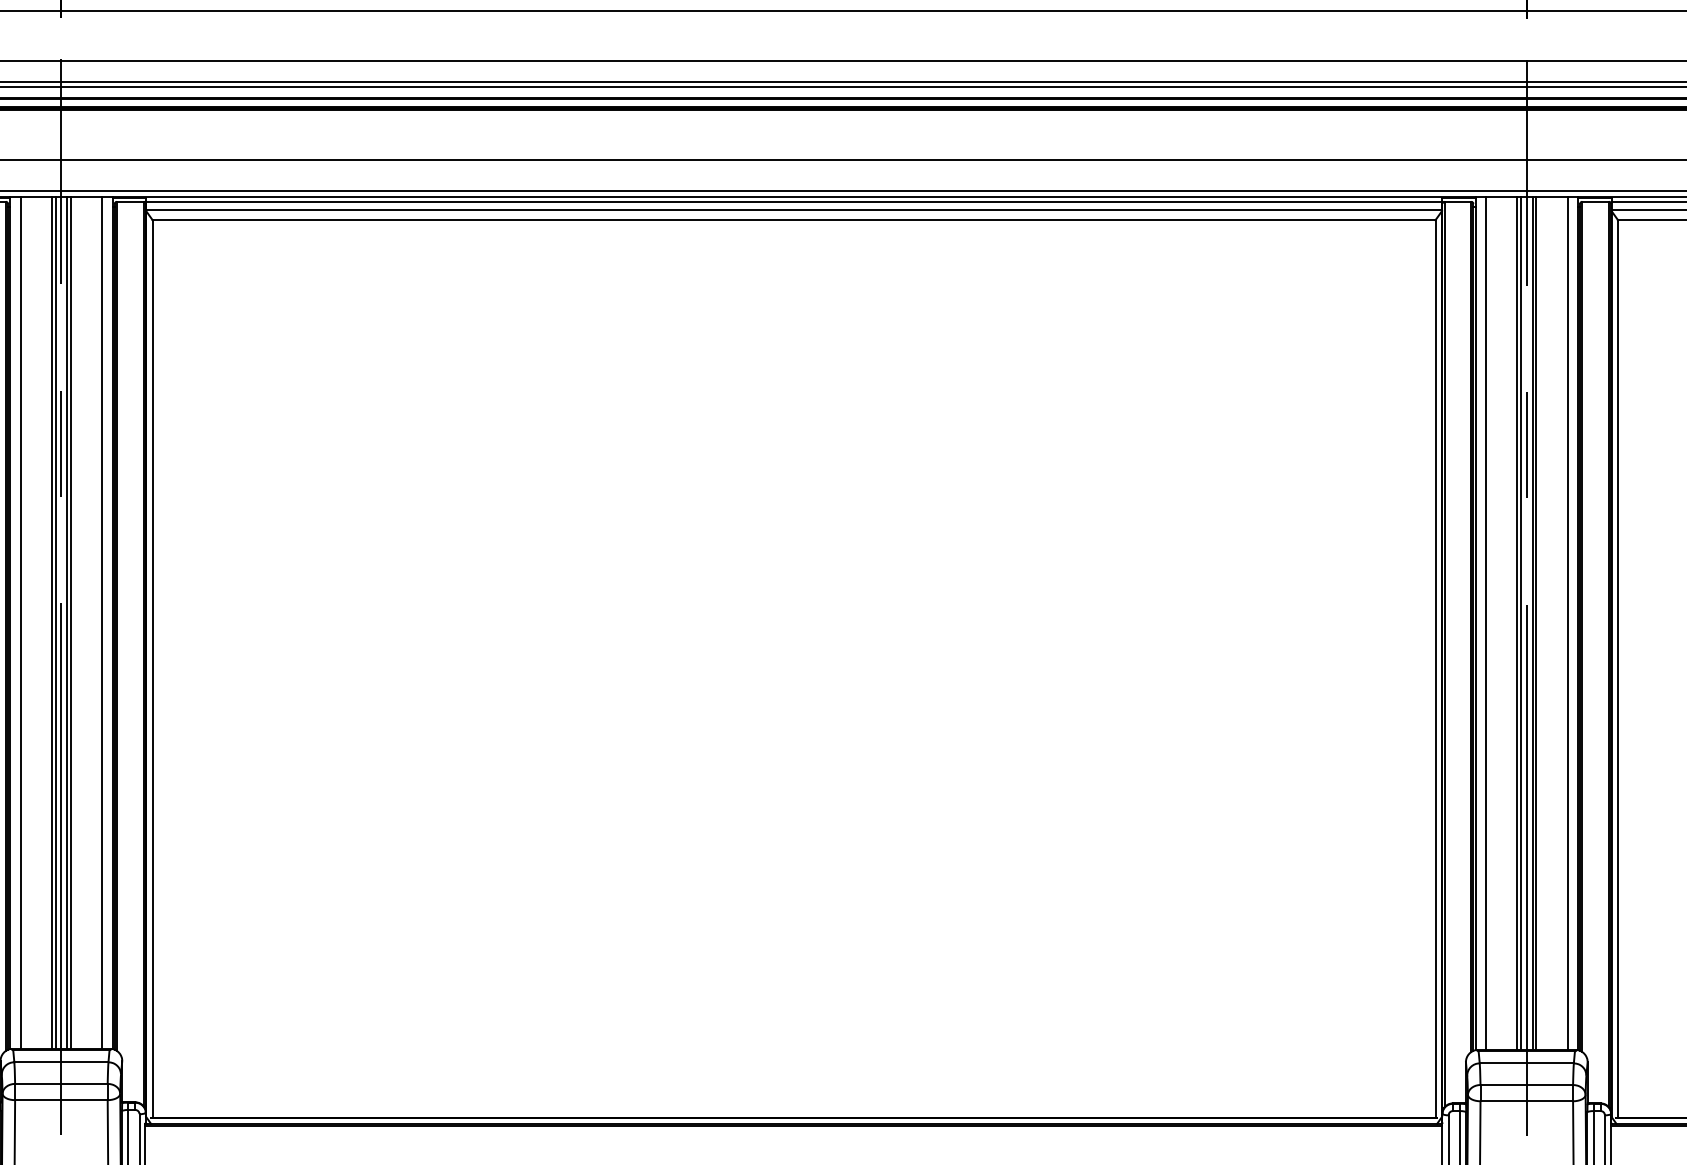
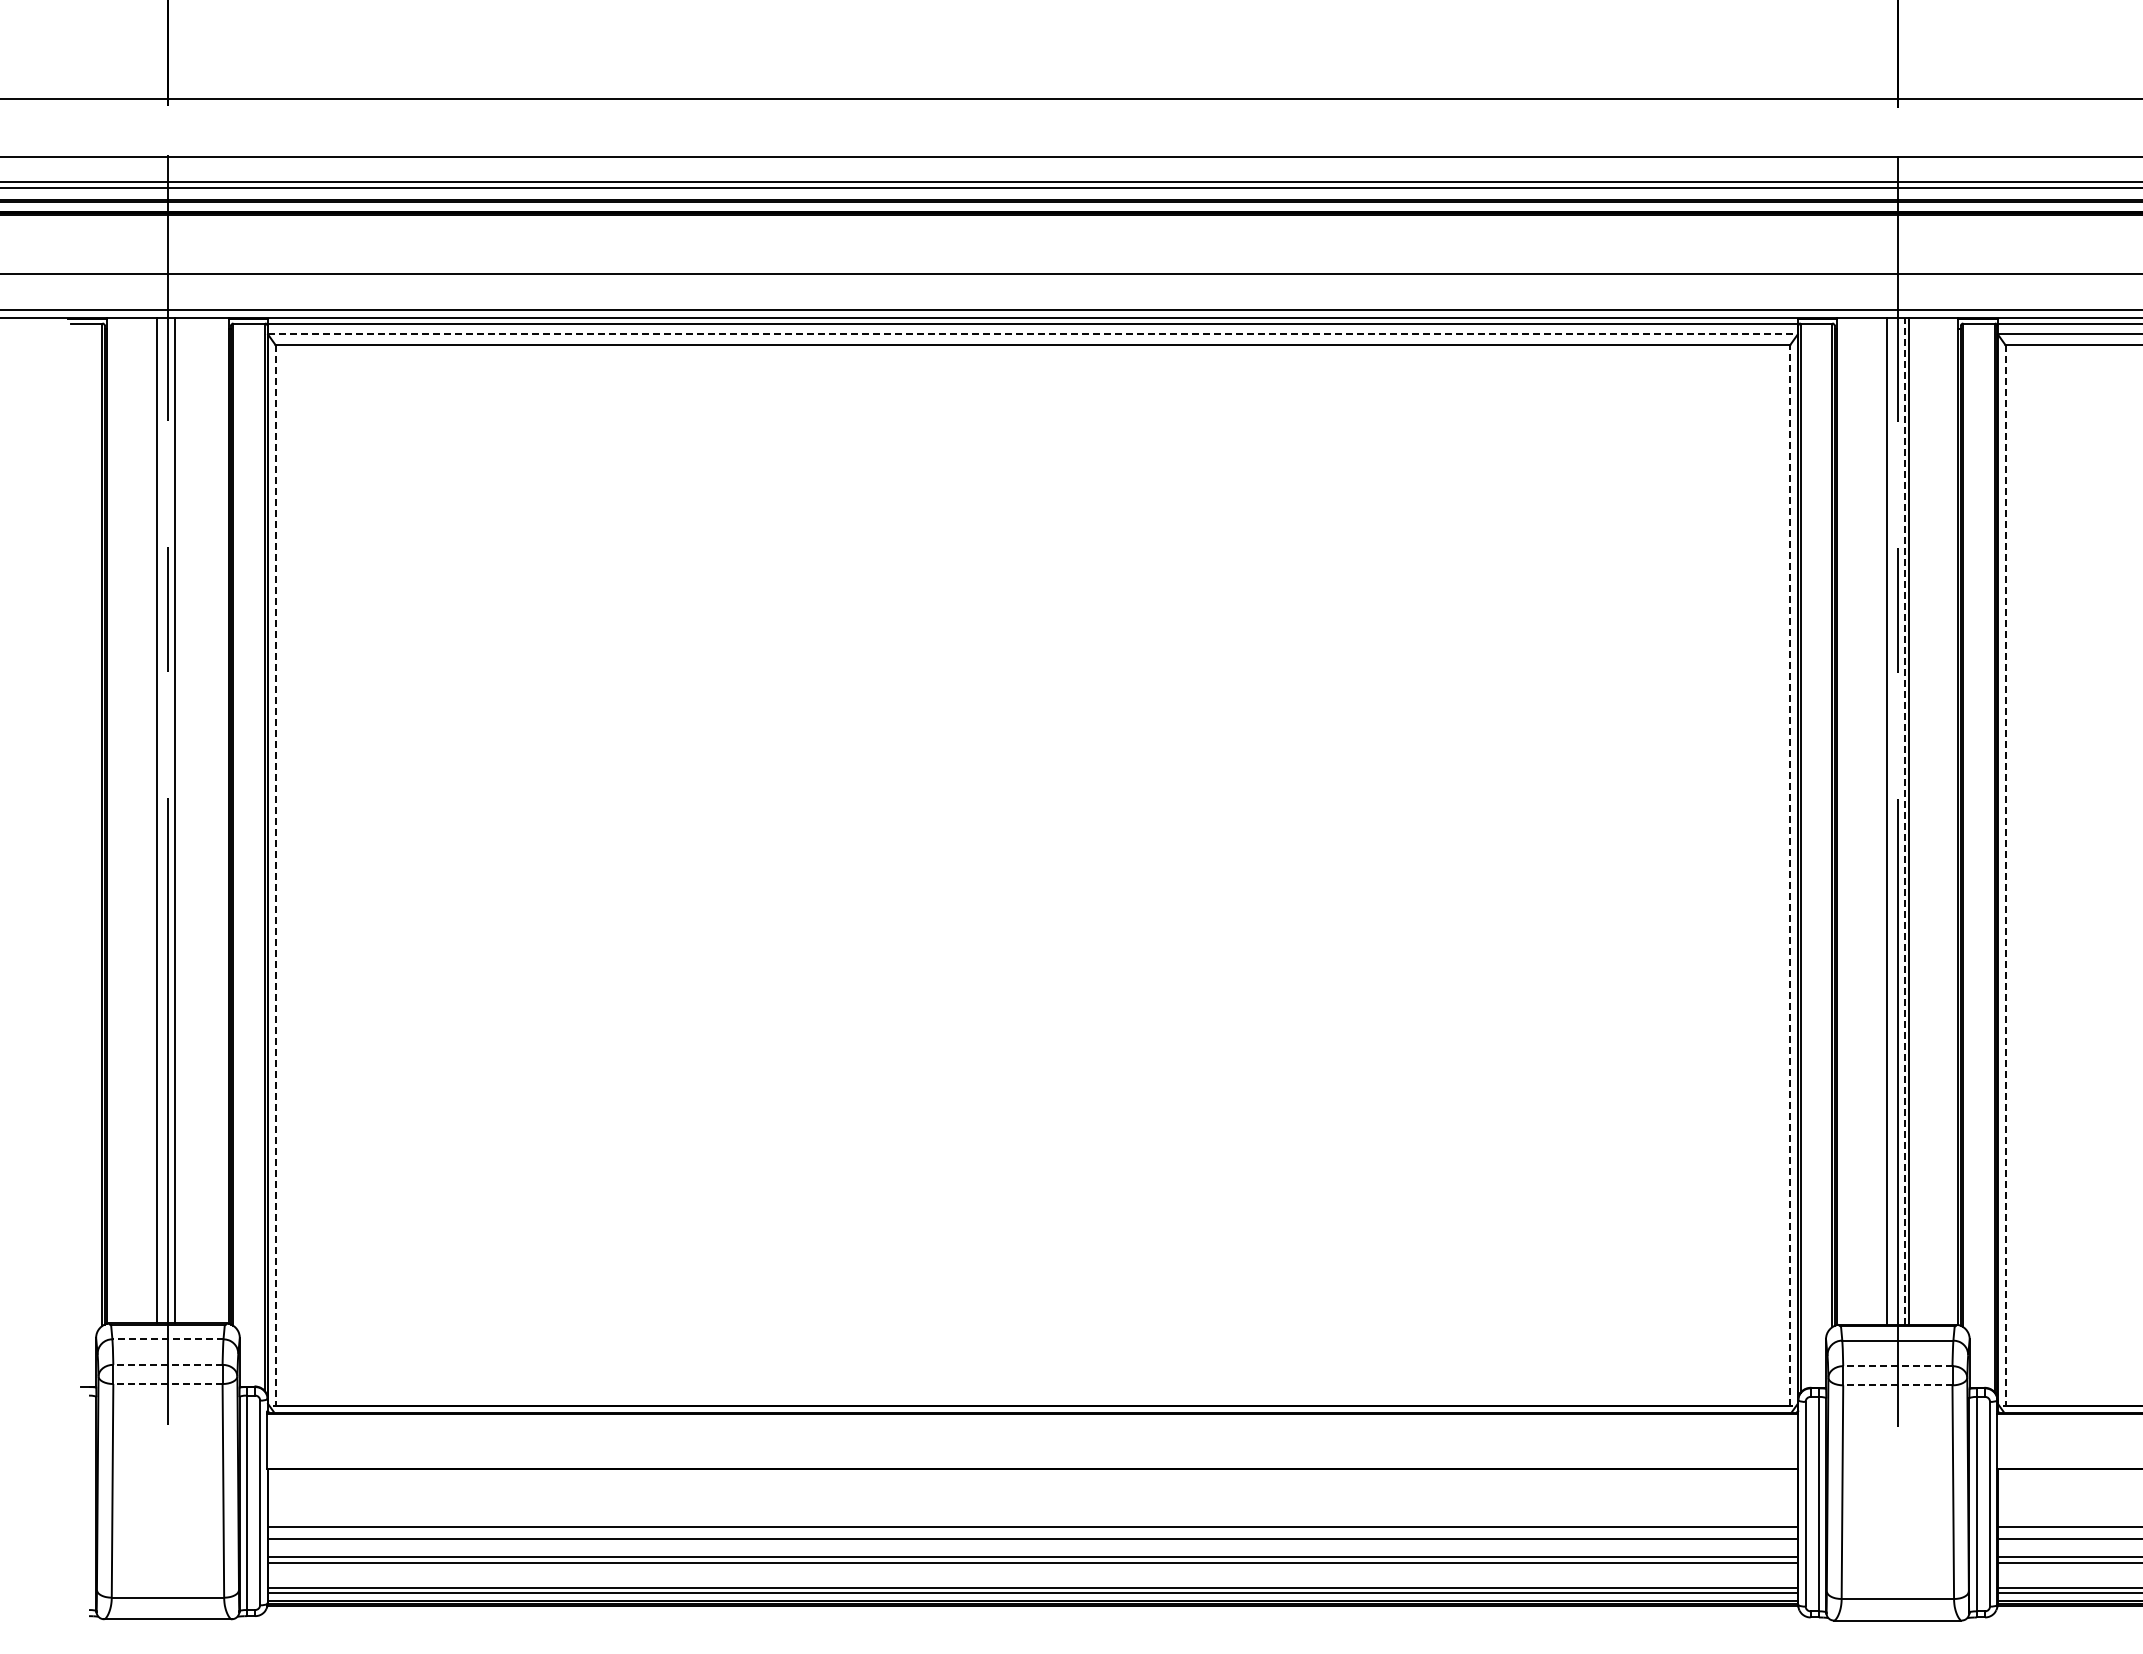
line: (793, 210) -> (1032, 333), solid -> dashed
line: (20, 622) -> (119, 820), removed
line: (55, 622) -> (161, 820), removed
line: (71, 622) -> (179, 820), removed
line: (102, 622) -> (216, 820), removed
line: (1485, 623) -> (1849, 821), removed
line: (1521, 623) -> (1891, 821), removed
line: (1532, 623) -> (1904, 821), solid -> dashed
line: (1568, 623) -> (1946, 821), removed
line: (1435, 668) -> (1790, 874), solid -> dashed
line: (152, 669) -> (275, 875), solid -> dashed
line: (1617, 669) -> (2005, 875), solid -> dashed
line: (61, 1062) -> (167, 1339), solid -> dashed
line: (61, 1083) -> (167, 1364), solid -> dashed
line: (1526, 1085) -> (1897, 1366), solid -> dashed
line: (61, 1100) -> (167, 1384), solid -> dashed
line: (1526, 1101) -> (1897, 1385), solid -> dashed

